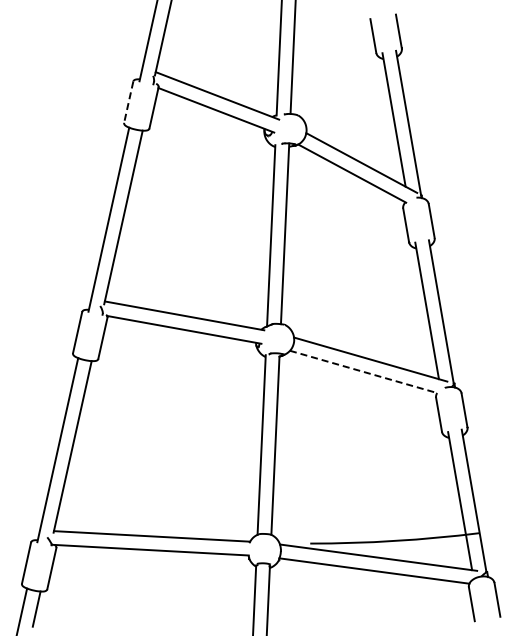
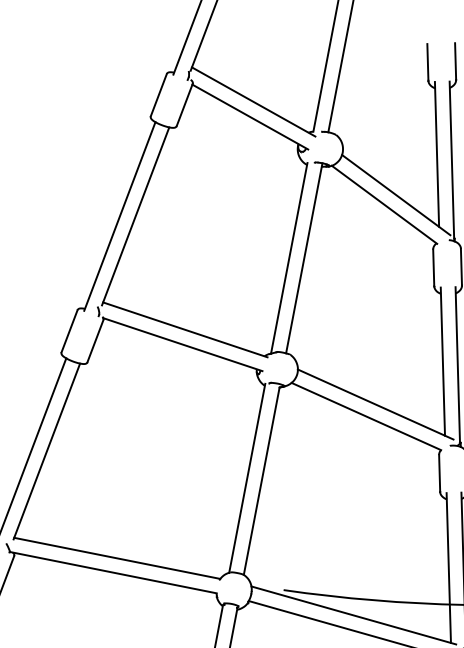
line: (128, 102) -> (158, 95), dashed -> solid
line: (363, 371) -> (366, 416), dashed -> solid

